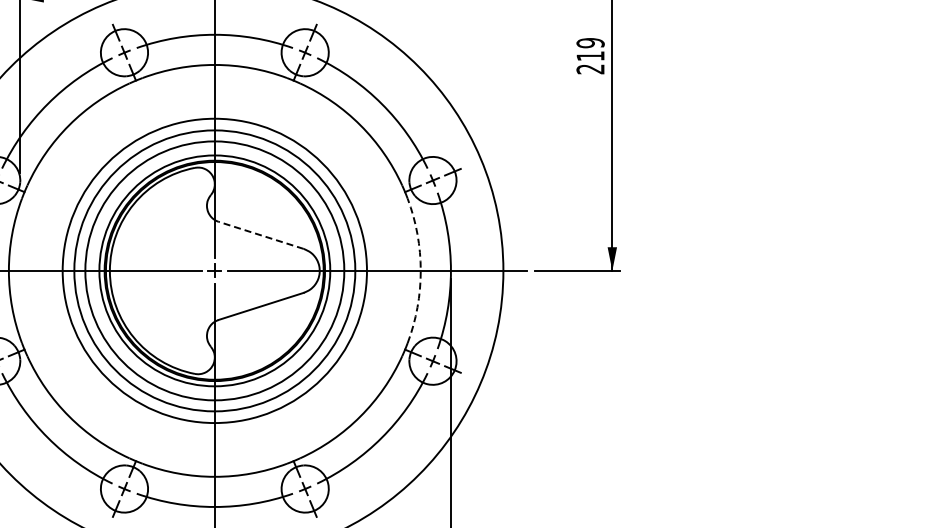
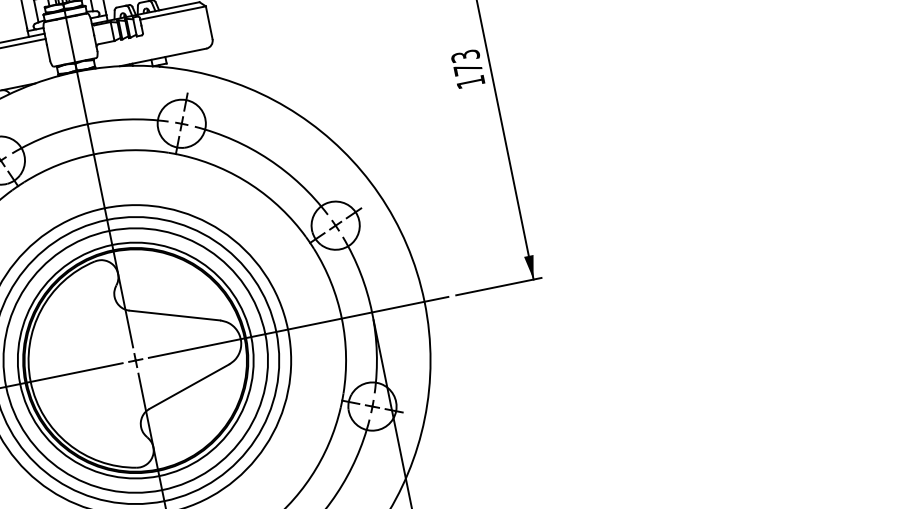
text: (590, 56) -> (468, 69), 219 -> 173
line: (261, 235) -> (175, 315), dashed -> solid
arc: (420, 270) -> (341, 318), dashed -> solid

